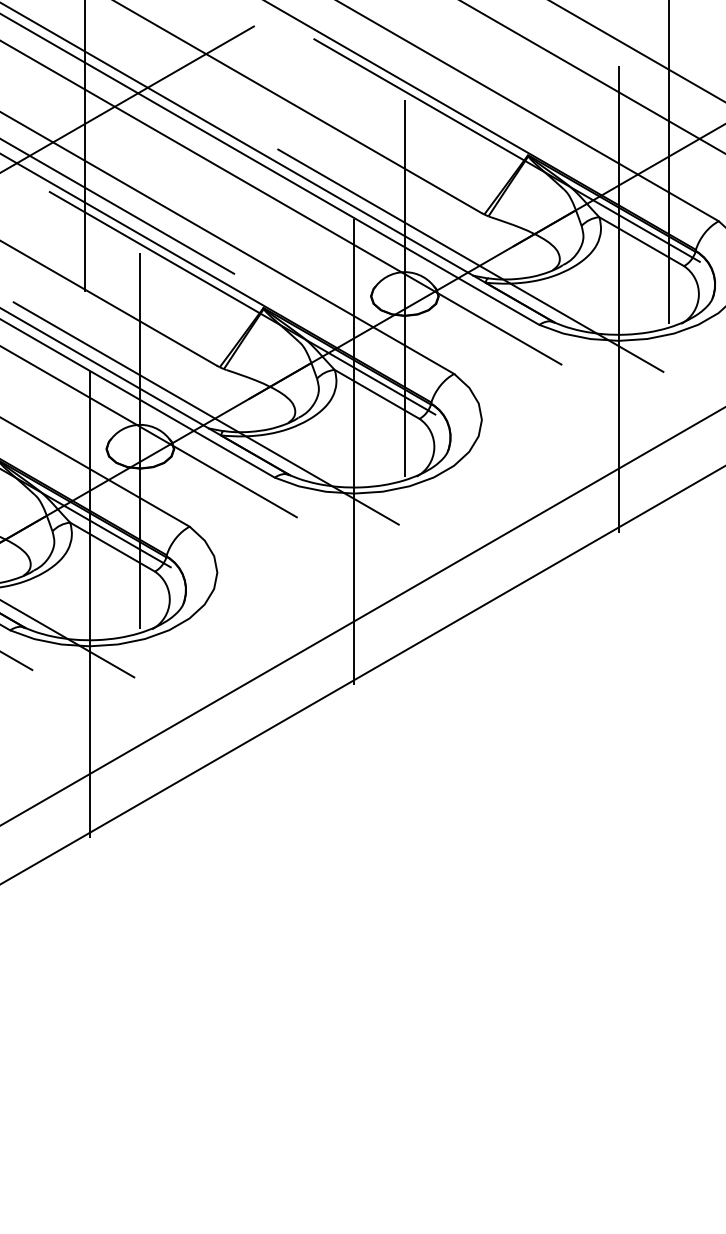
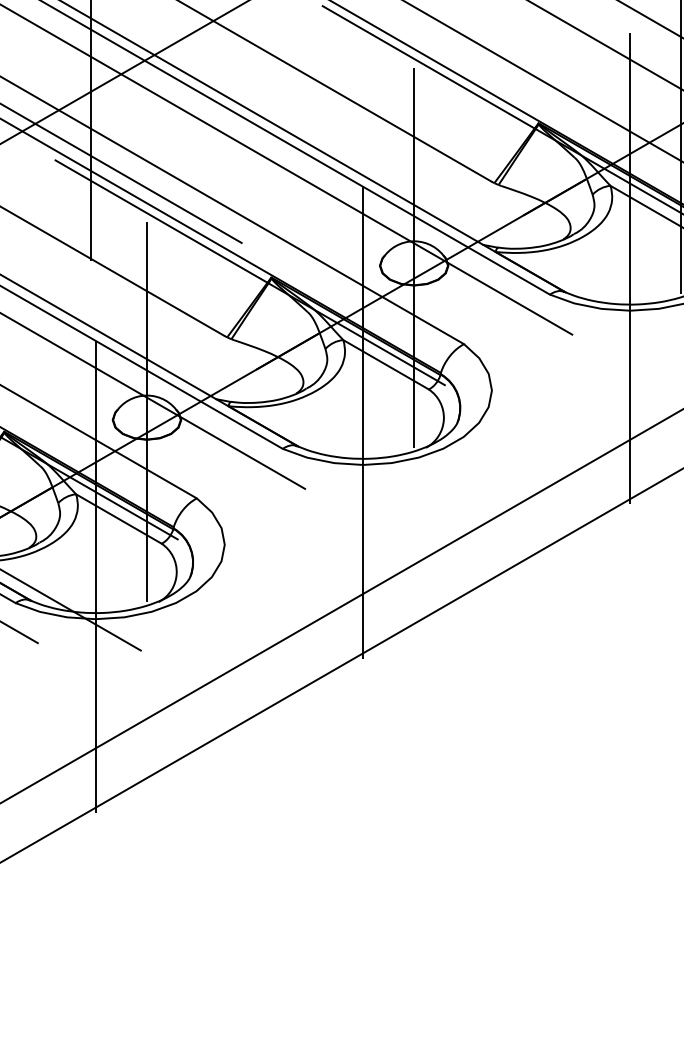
line: (470, 260) -> (480, 229), removed
line: (205, 413) -> (212, 384), removed

